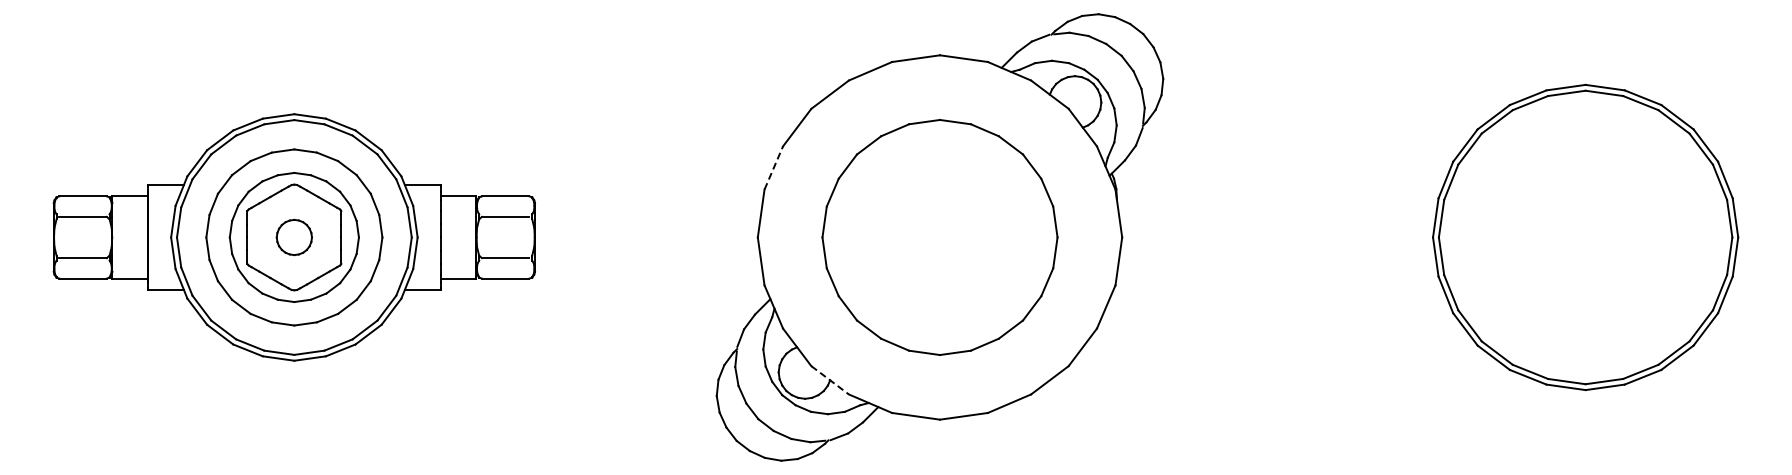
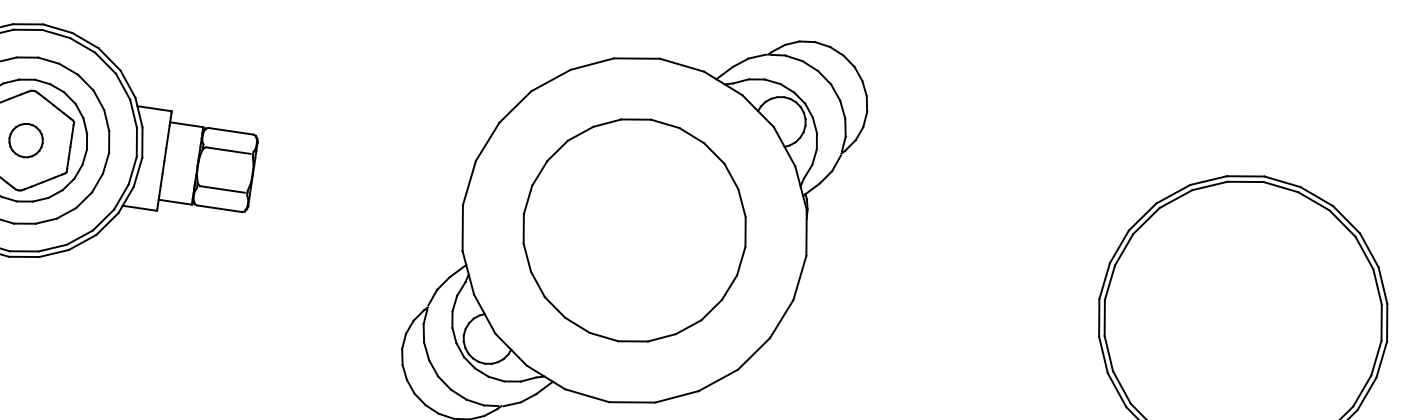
line: (773, 168) -> (487, 142), dashed -> solid
line: (830, 380) -> (511, 350), dashed -> solid

